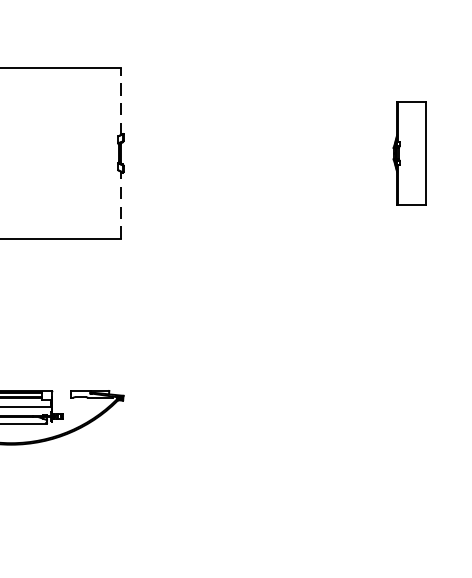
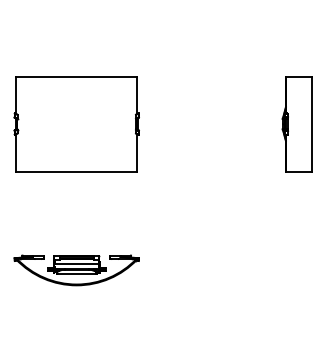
line: (120, 101) -> (137, 95), dashed -> solid
part: (408, 154) -> (296, 124), size x1.67
line: (120, 204) -> (137, 152), dashed -> solid

